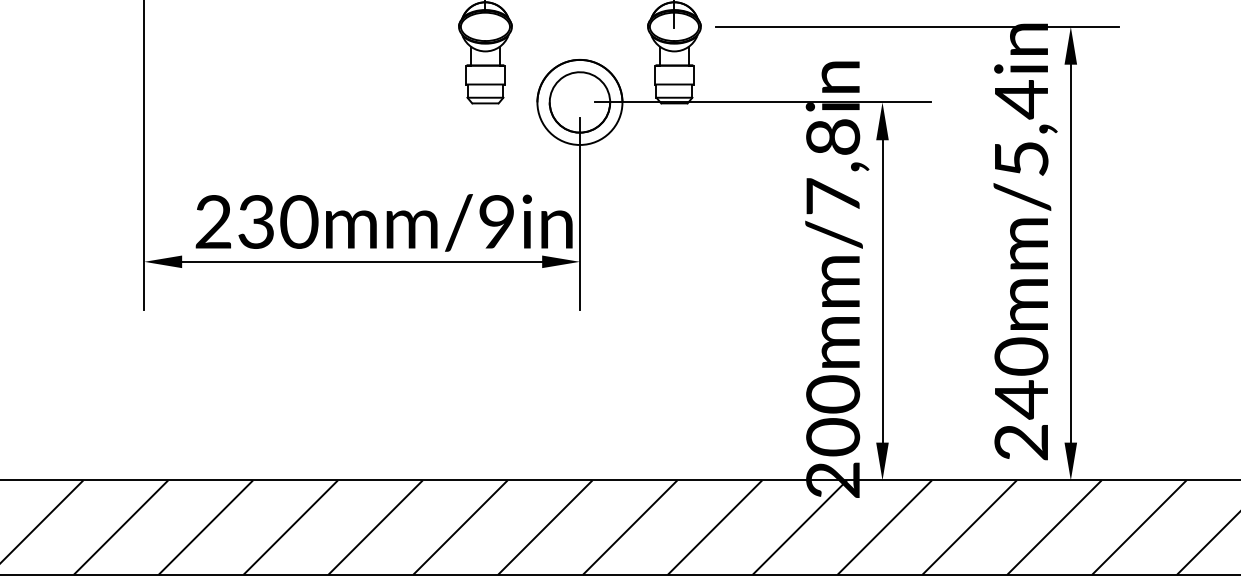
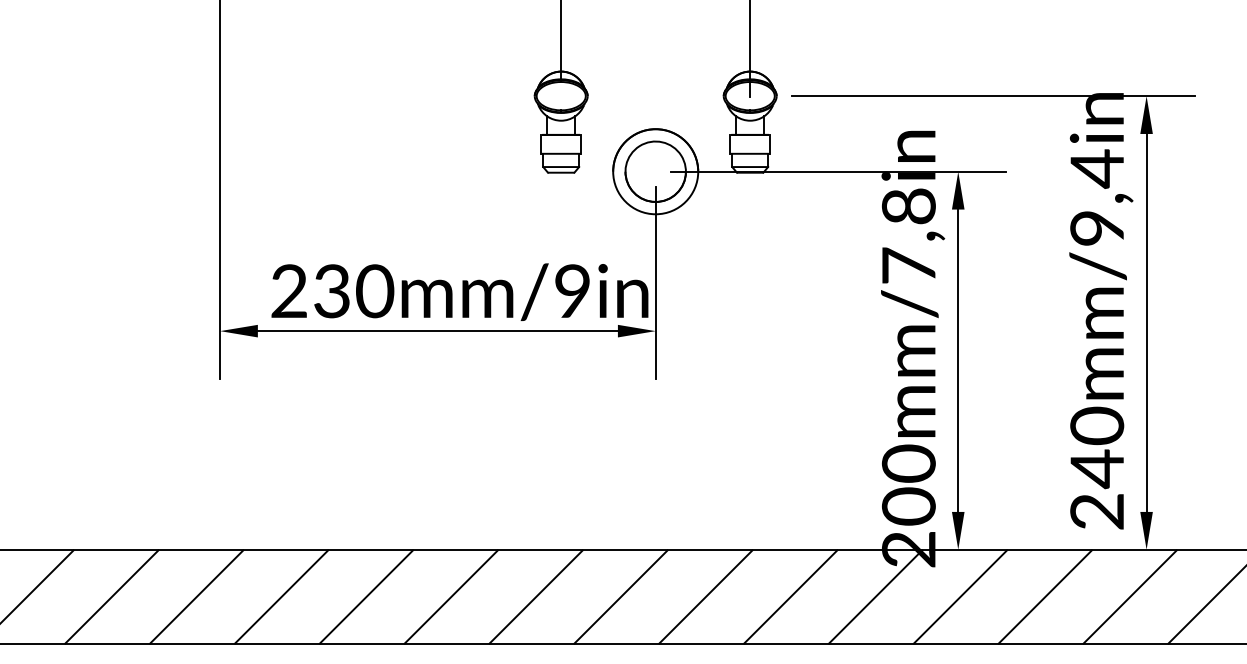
text: (1021, 159) -> (1097, 228), 240mm/5,4in -> 240mm/9,4in

